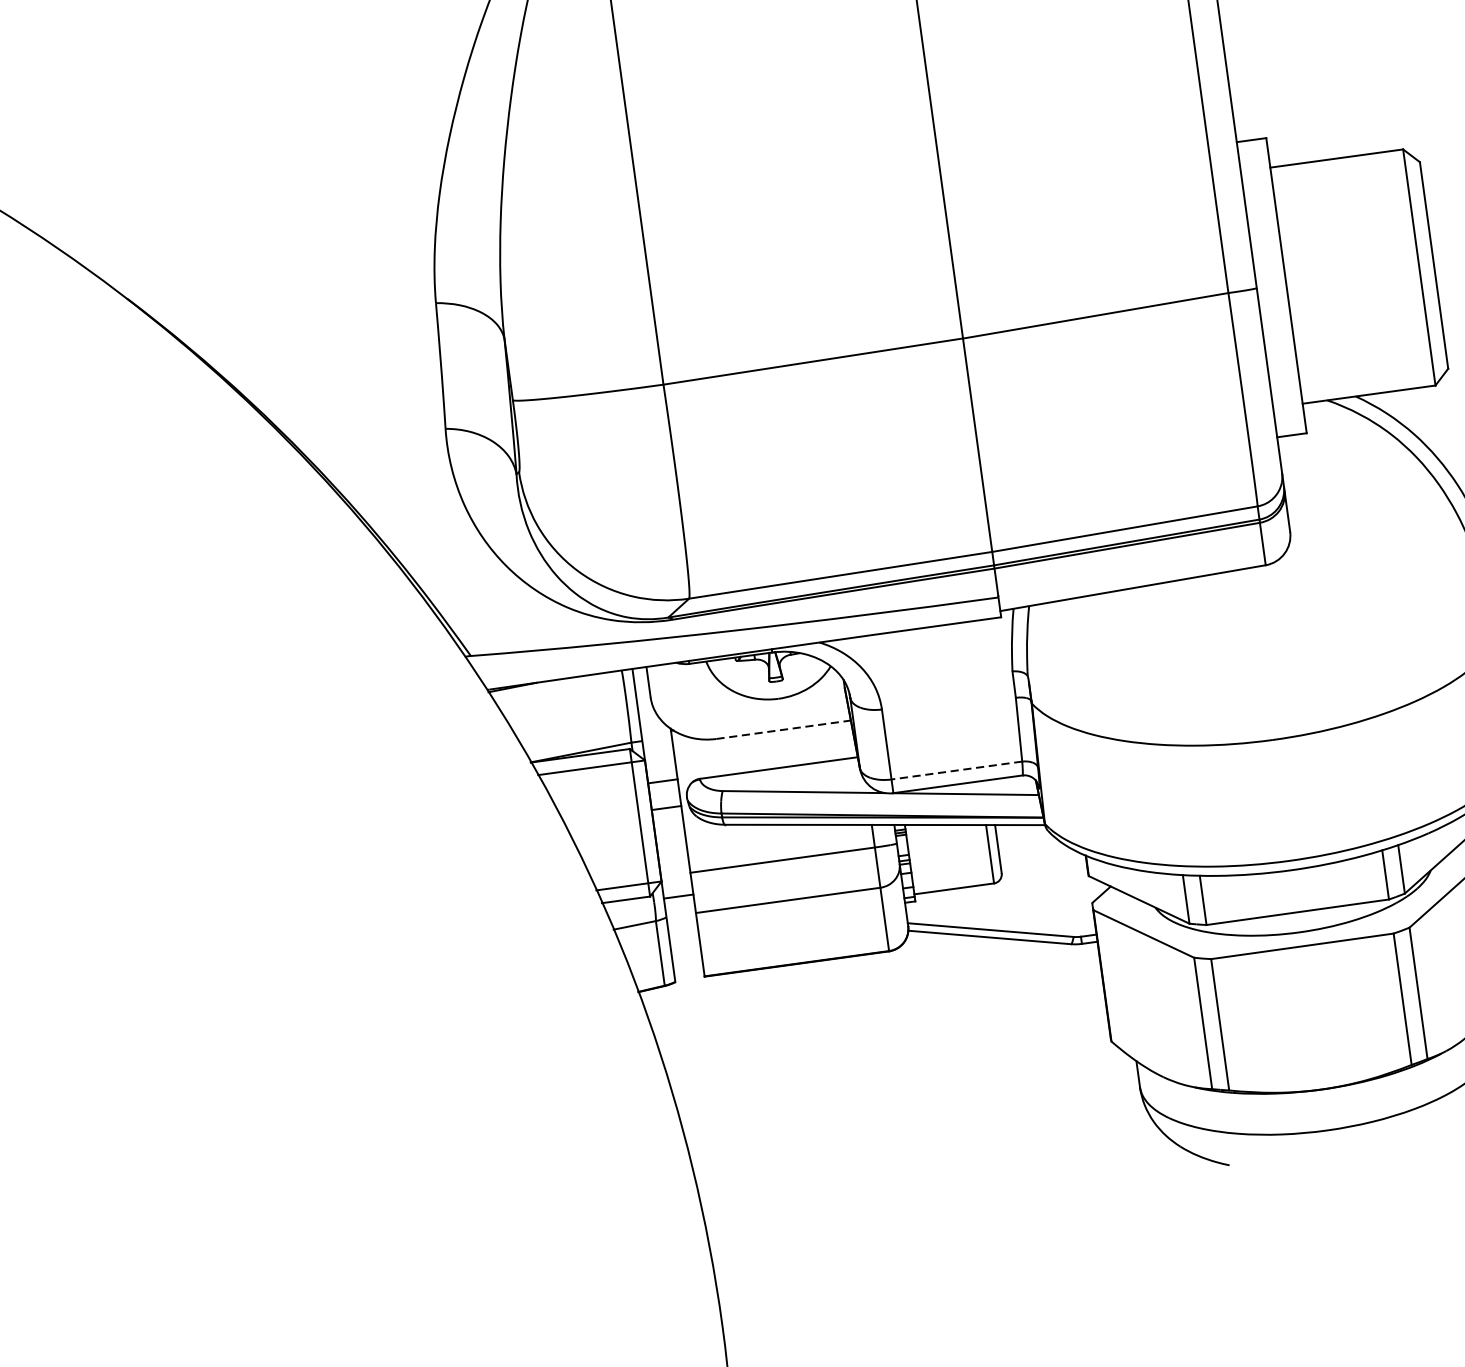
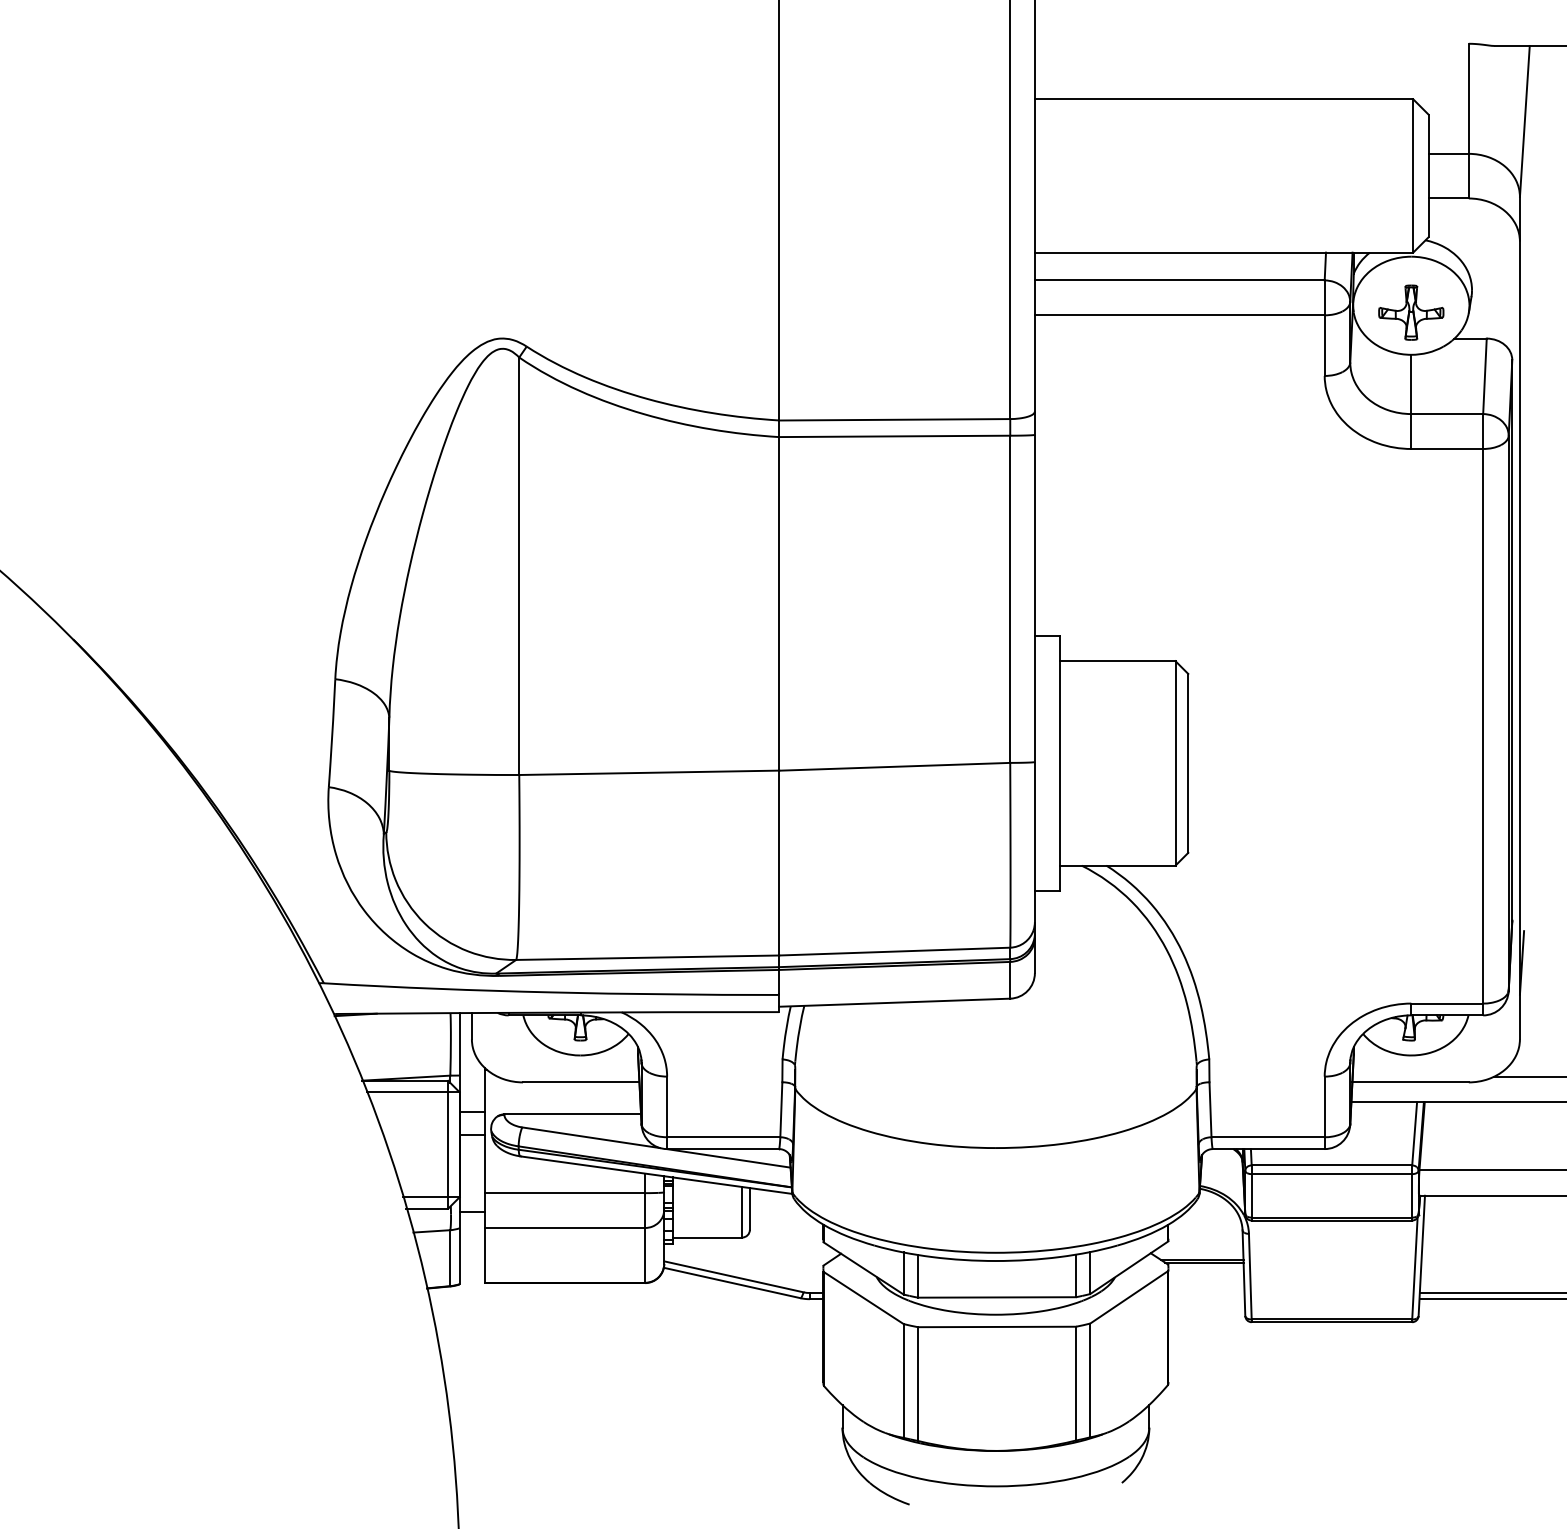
line: (784, 729) -> (581, 1082), dashed -> solid
line: (956, 770) -> (723, 1137), dashed -> solid

